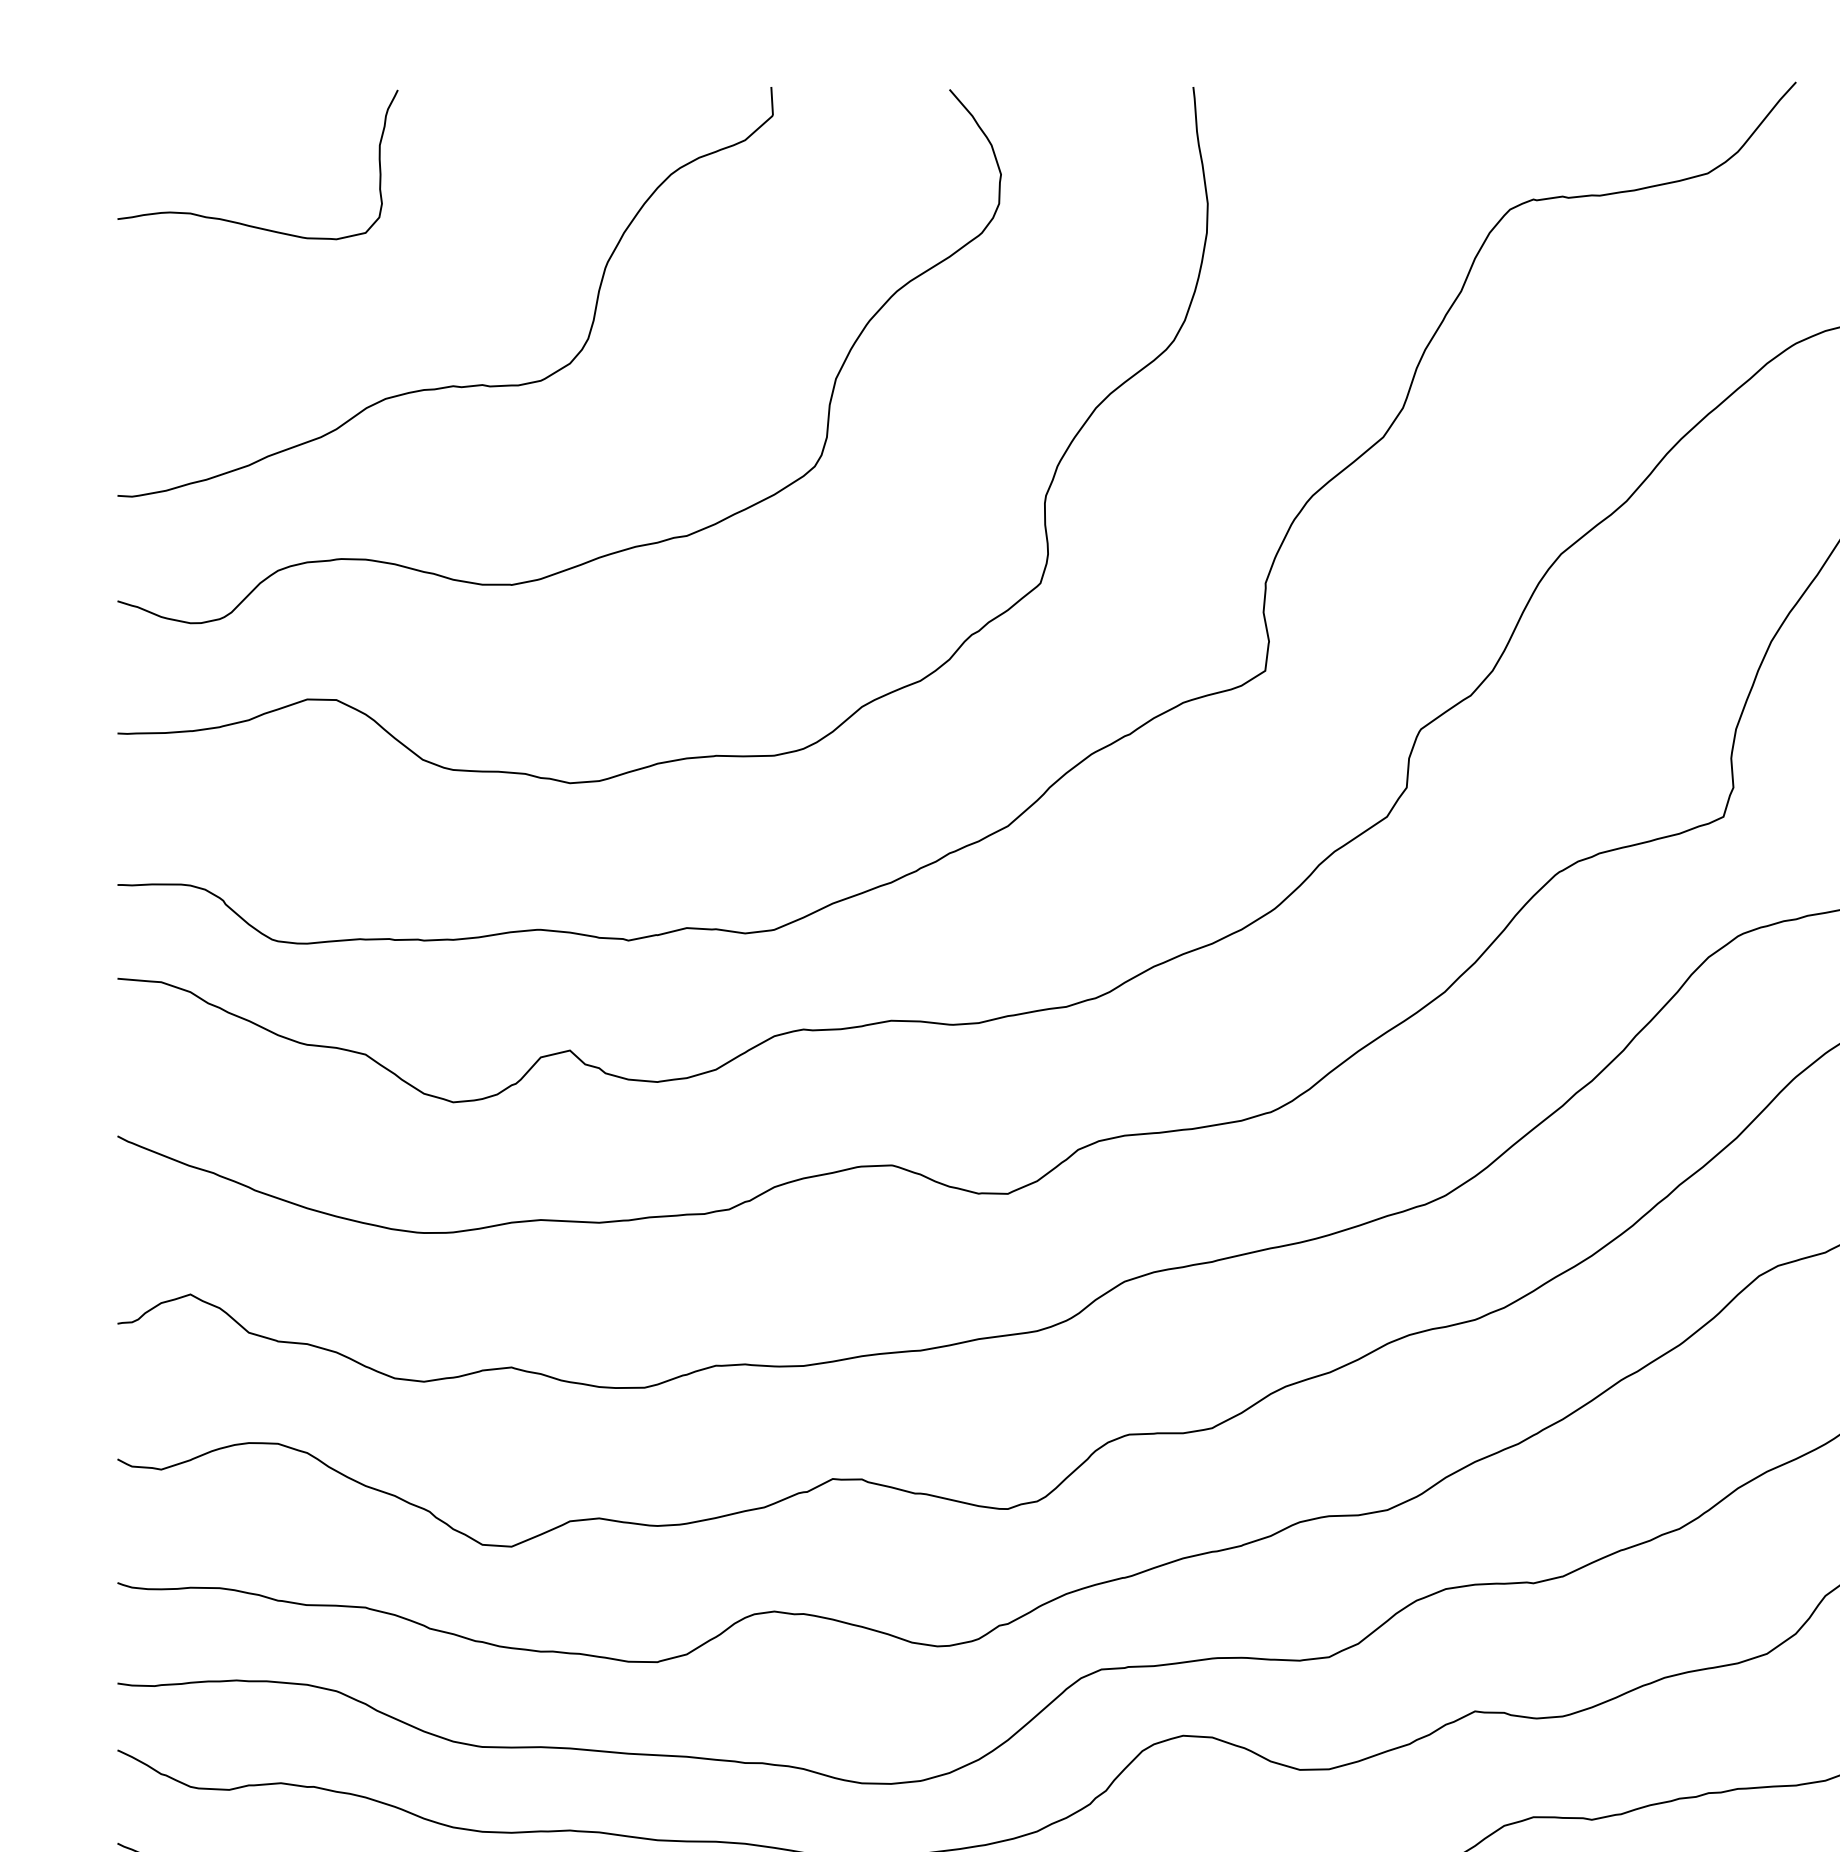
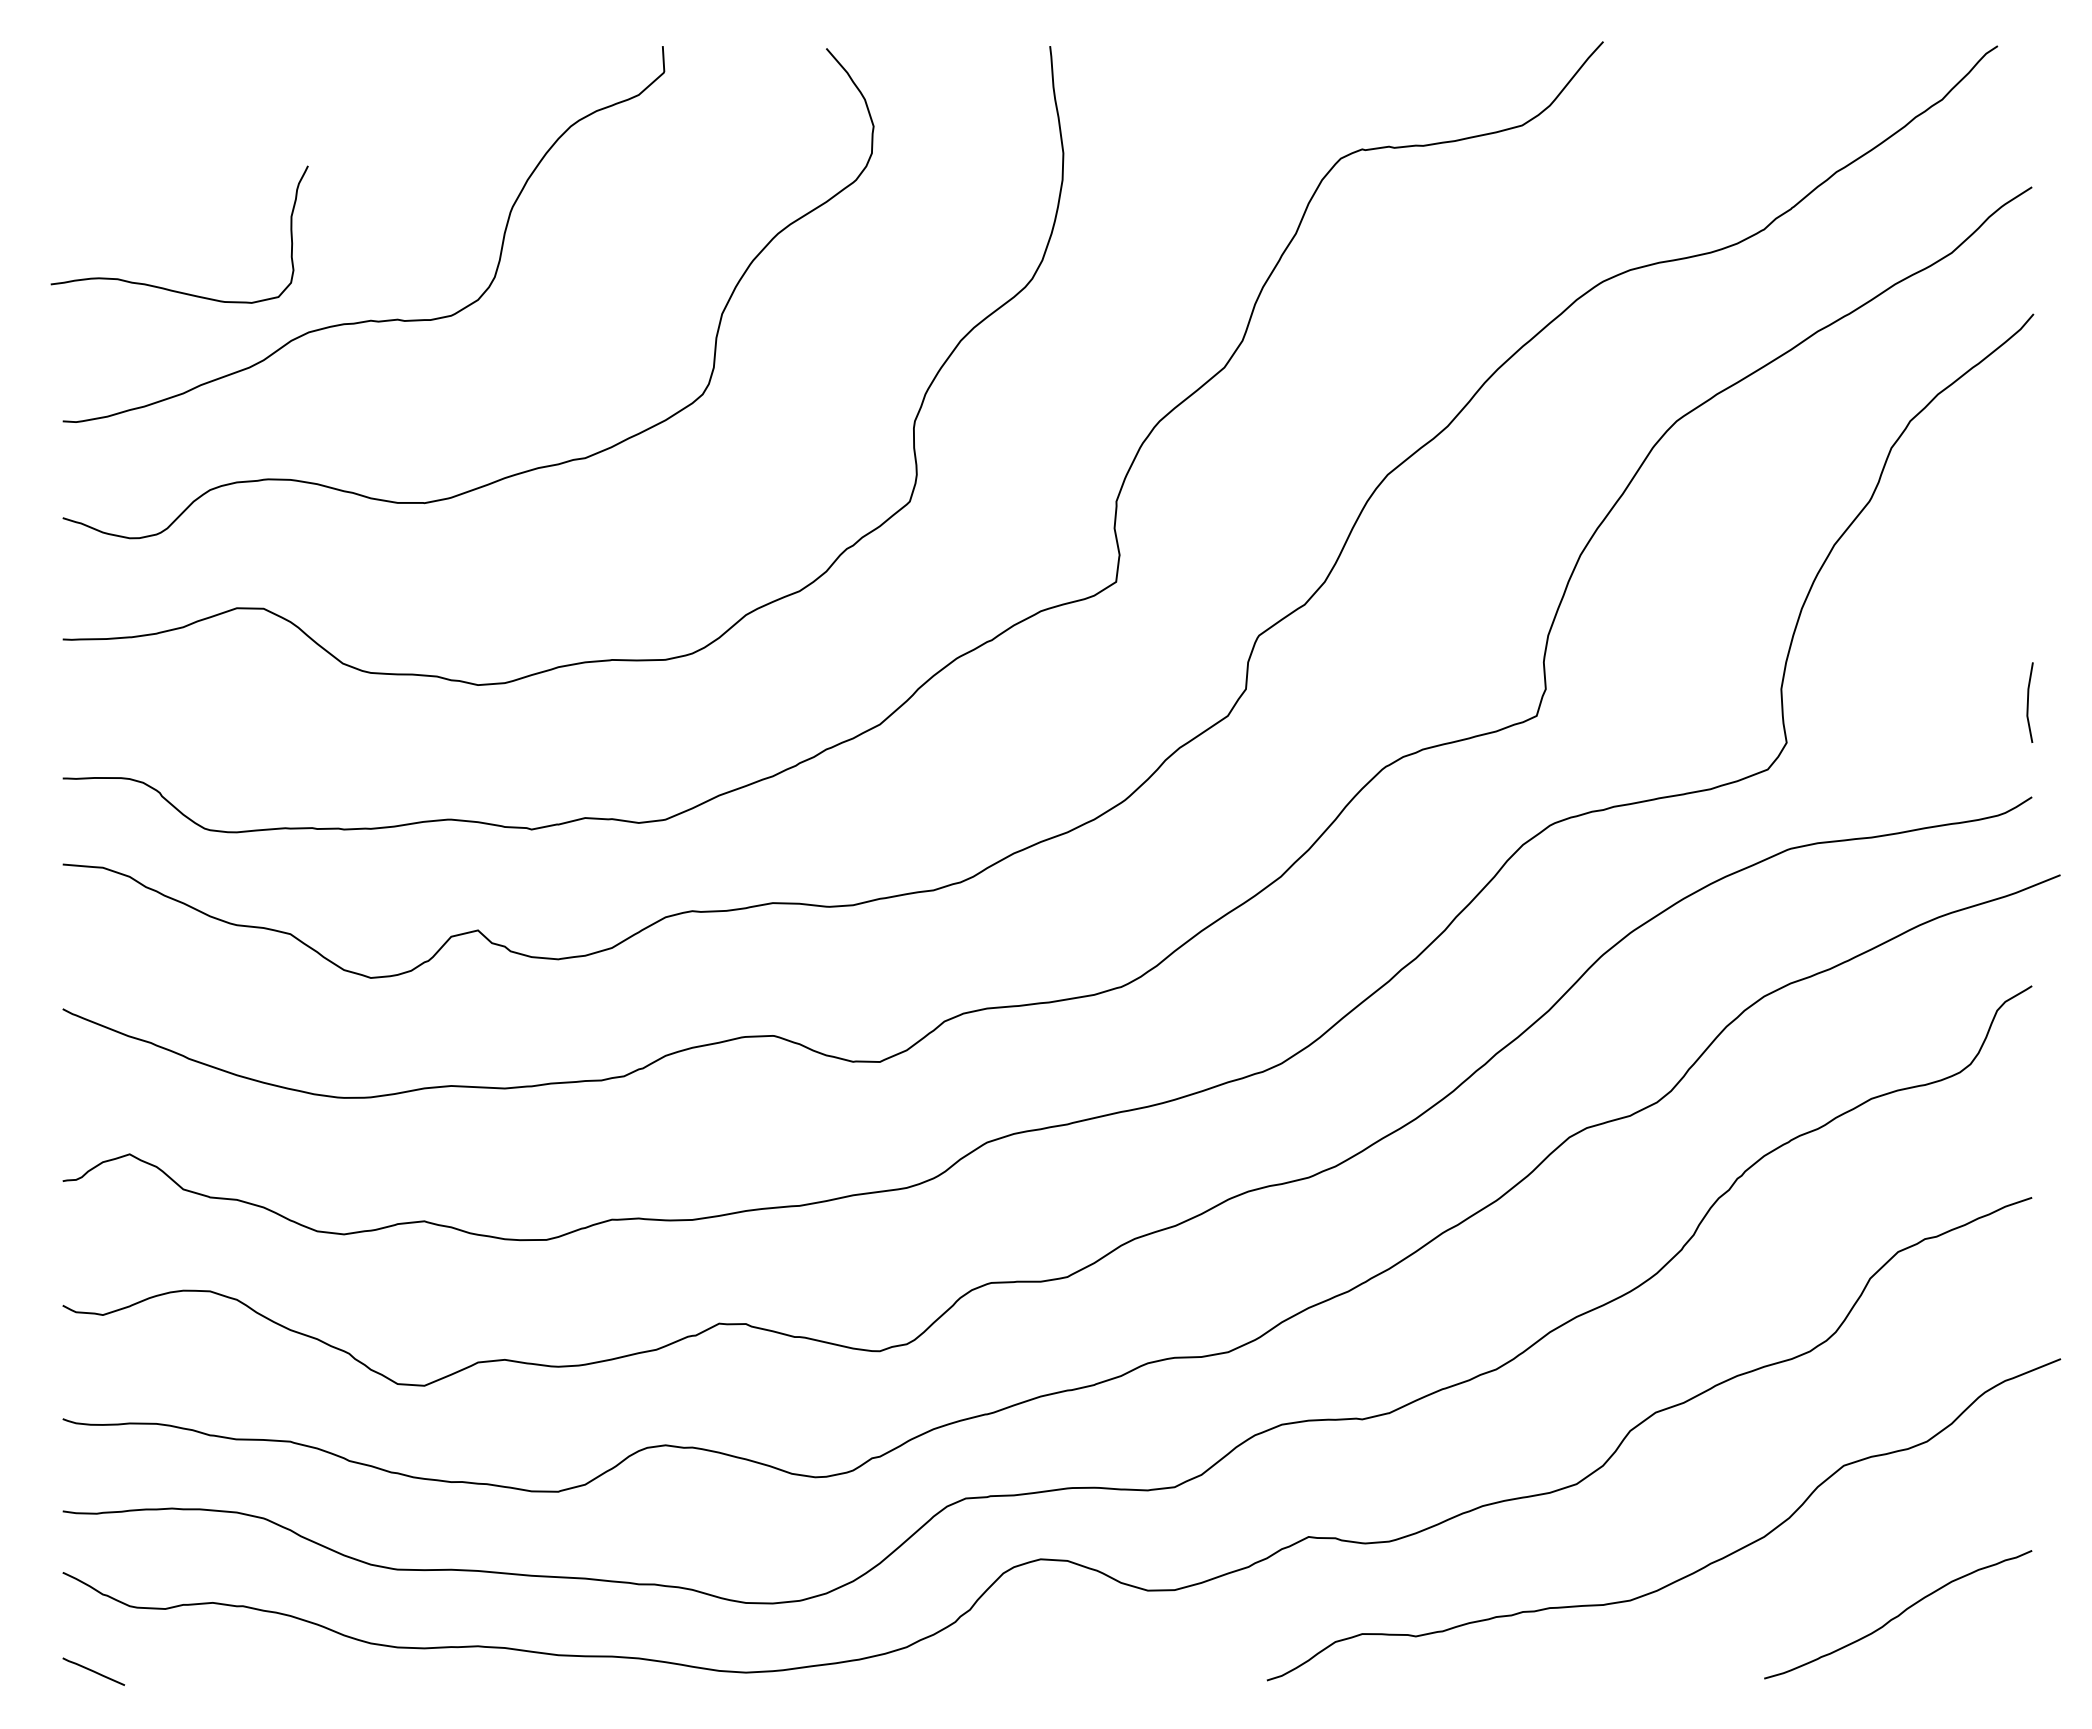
curve: (241, 222) -> (164, 287), moved

